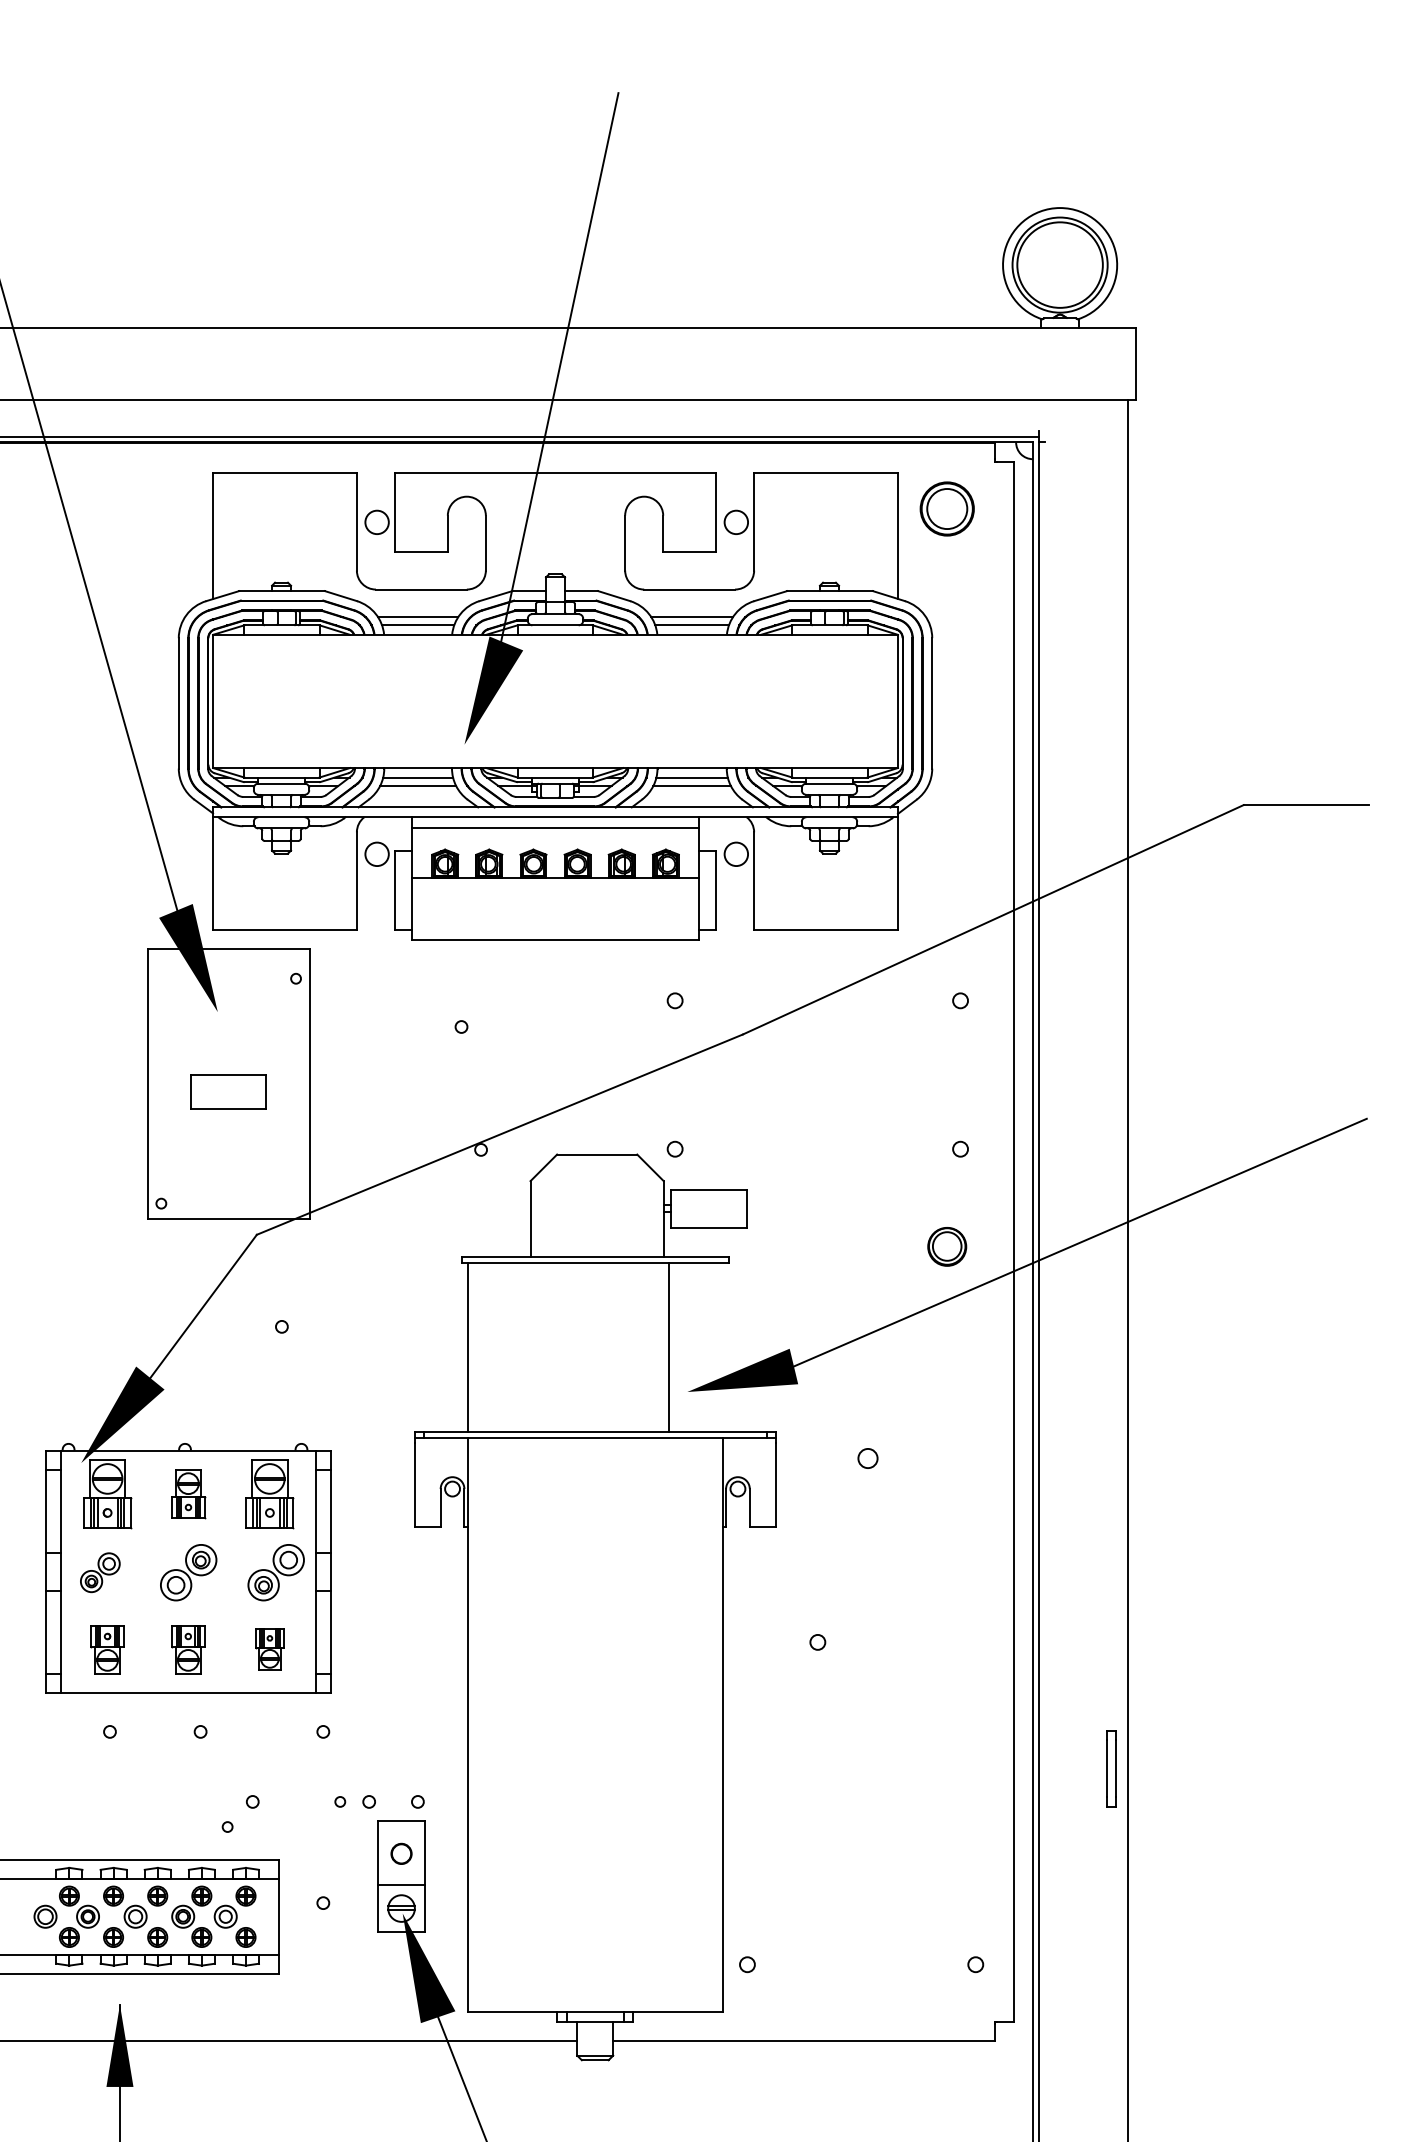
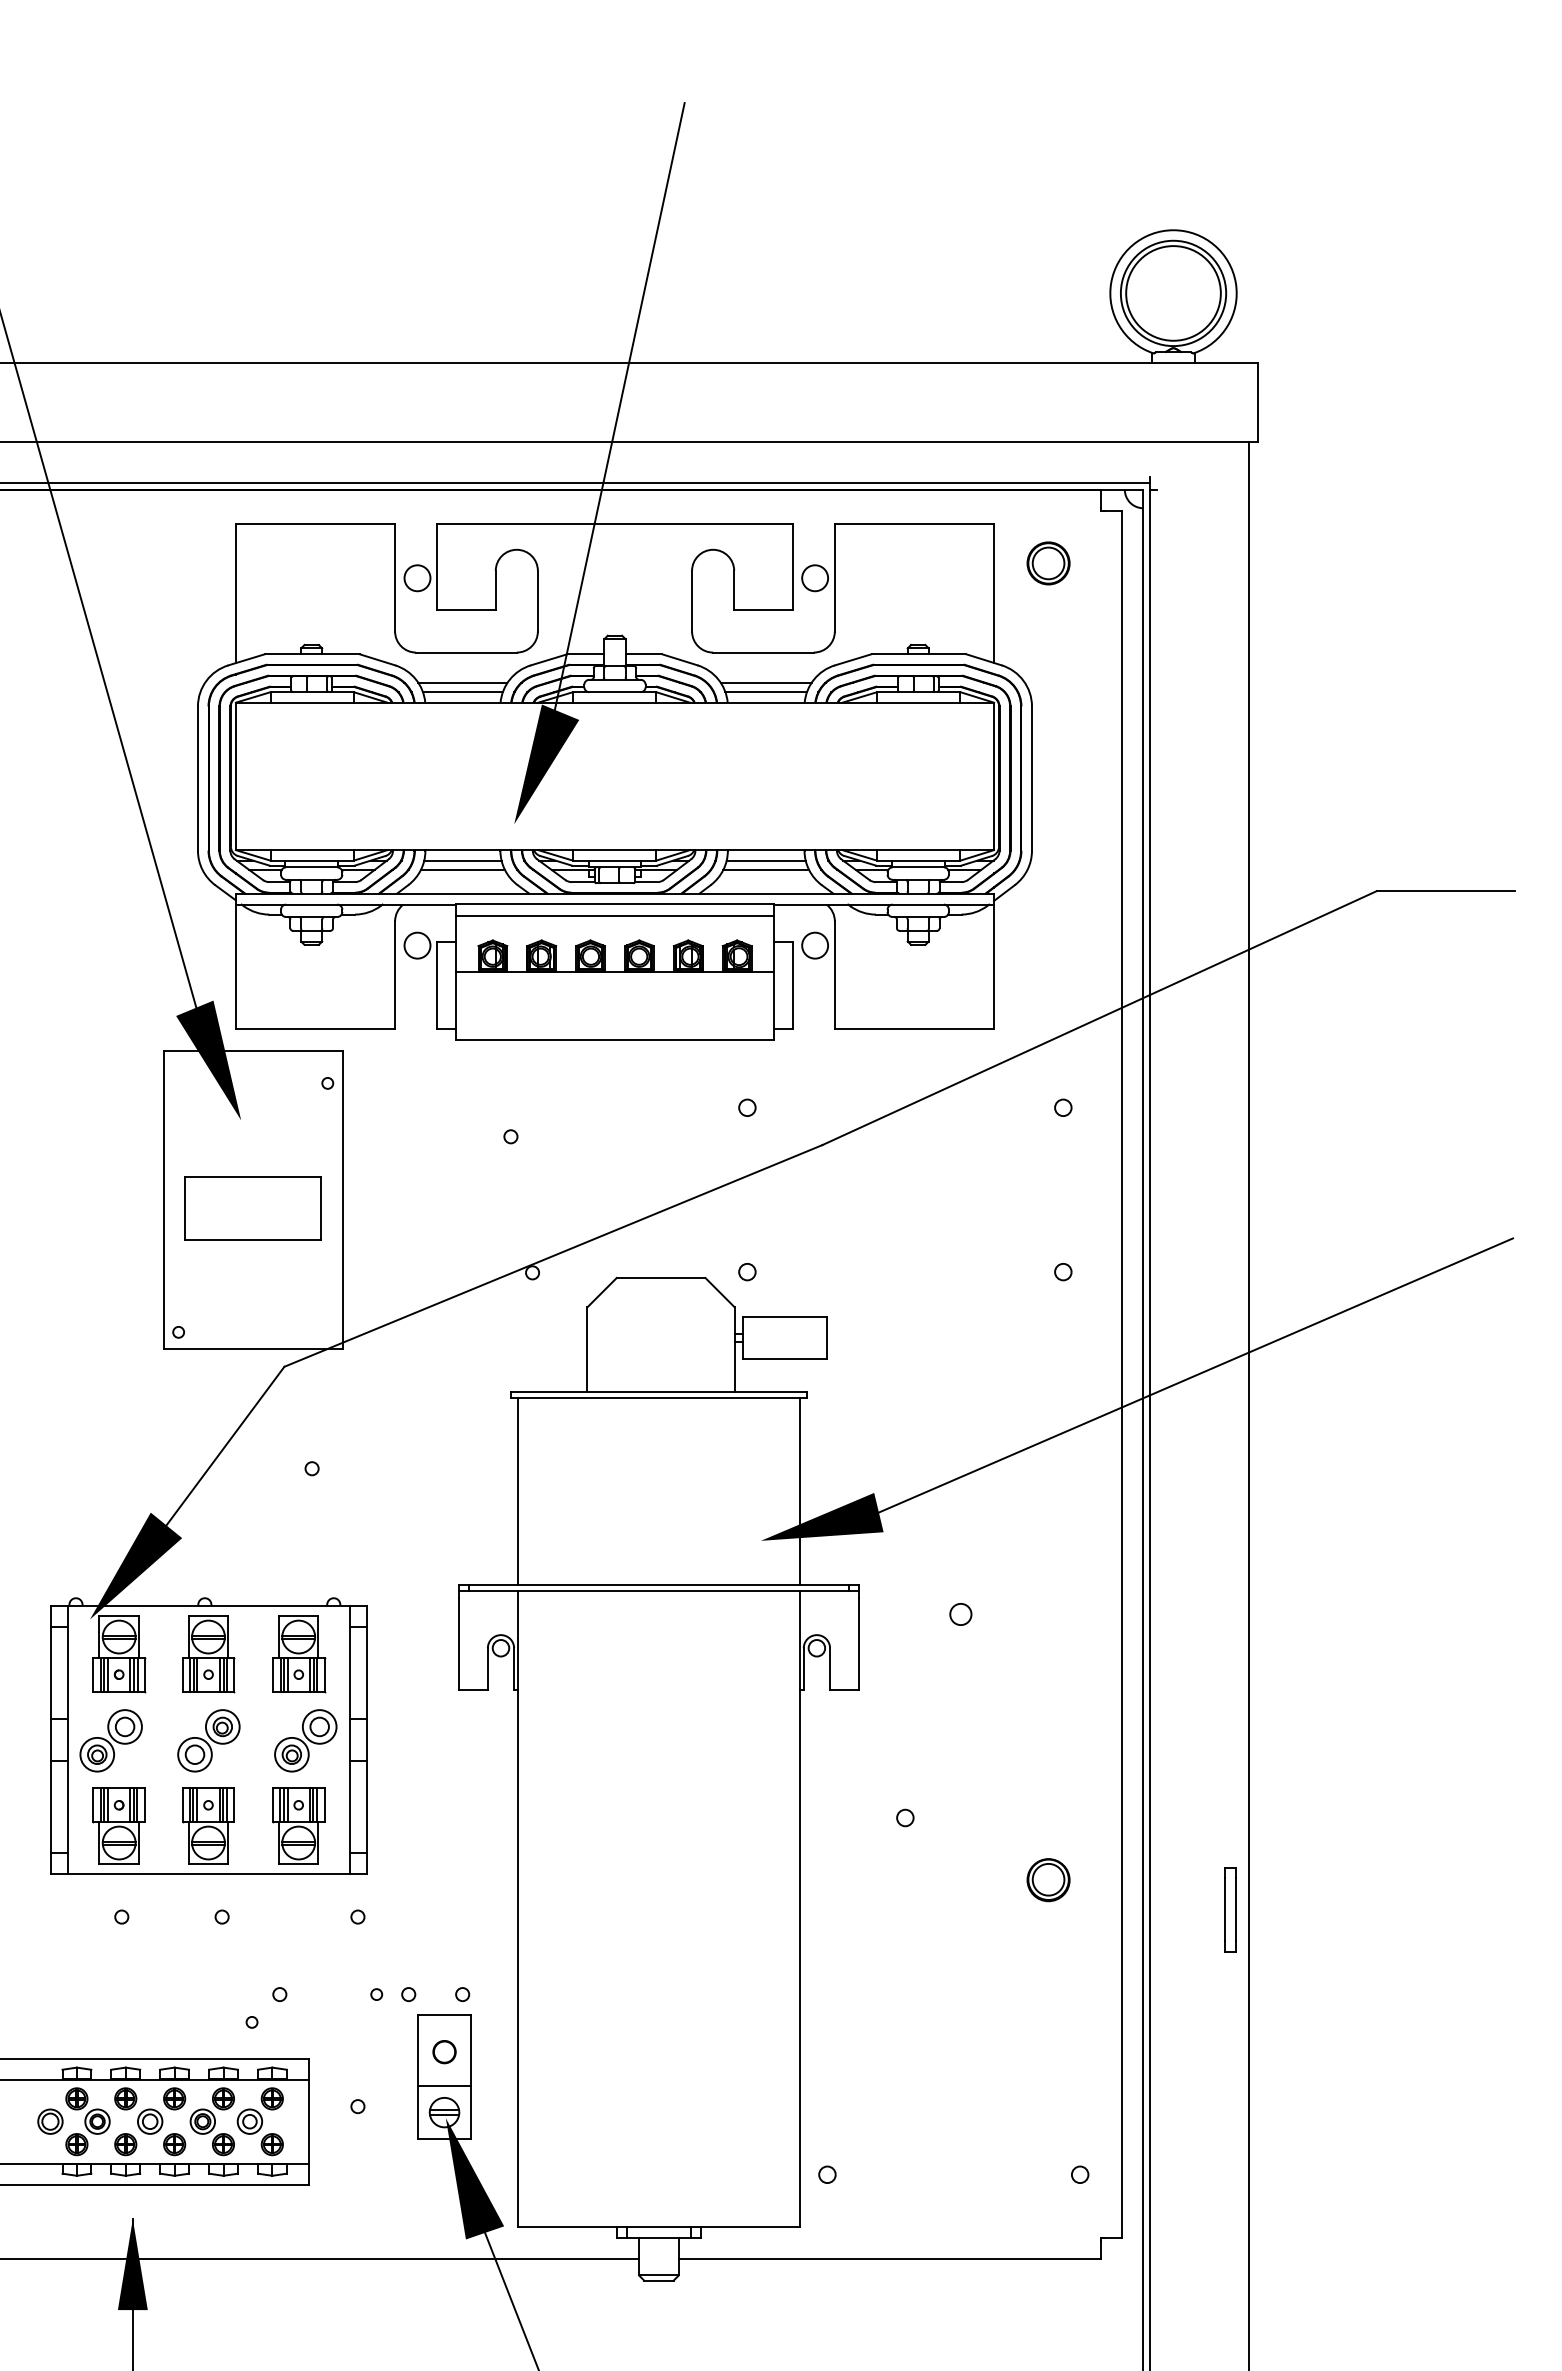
part: (947, 509) -> (1048, 563), size x0.71
part: (228, 1091) -> (252, 1208), size x1.67
part: (947, 1247) -> (1048, 1880), moved
line: (668, 1347) -> (800, 1491), moved
part: (188, 1494) -> (208, 1654), size x1.43
part: (99, 1572) -> (110, 1740), size x1.43
part: (106, 1649) -> (118, 1825), size x1.43
part: (188, 1649) -> (208, 1825), size x1.43
part: (269, 1649) -> (298, 1825), size x1.67
part: (1111, 1768) -> (1230, 1909), moved

